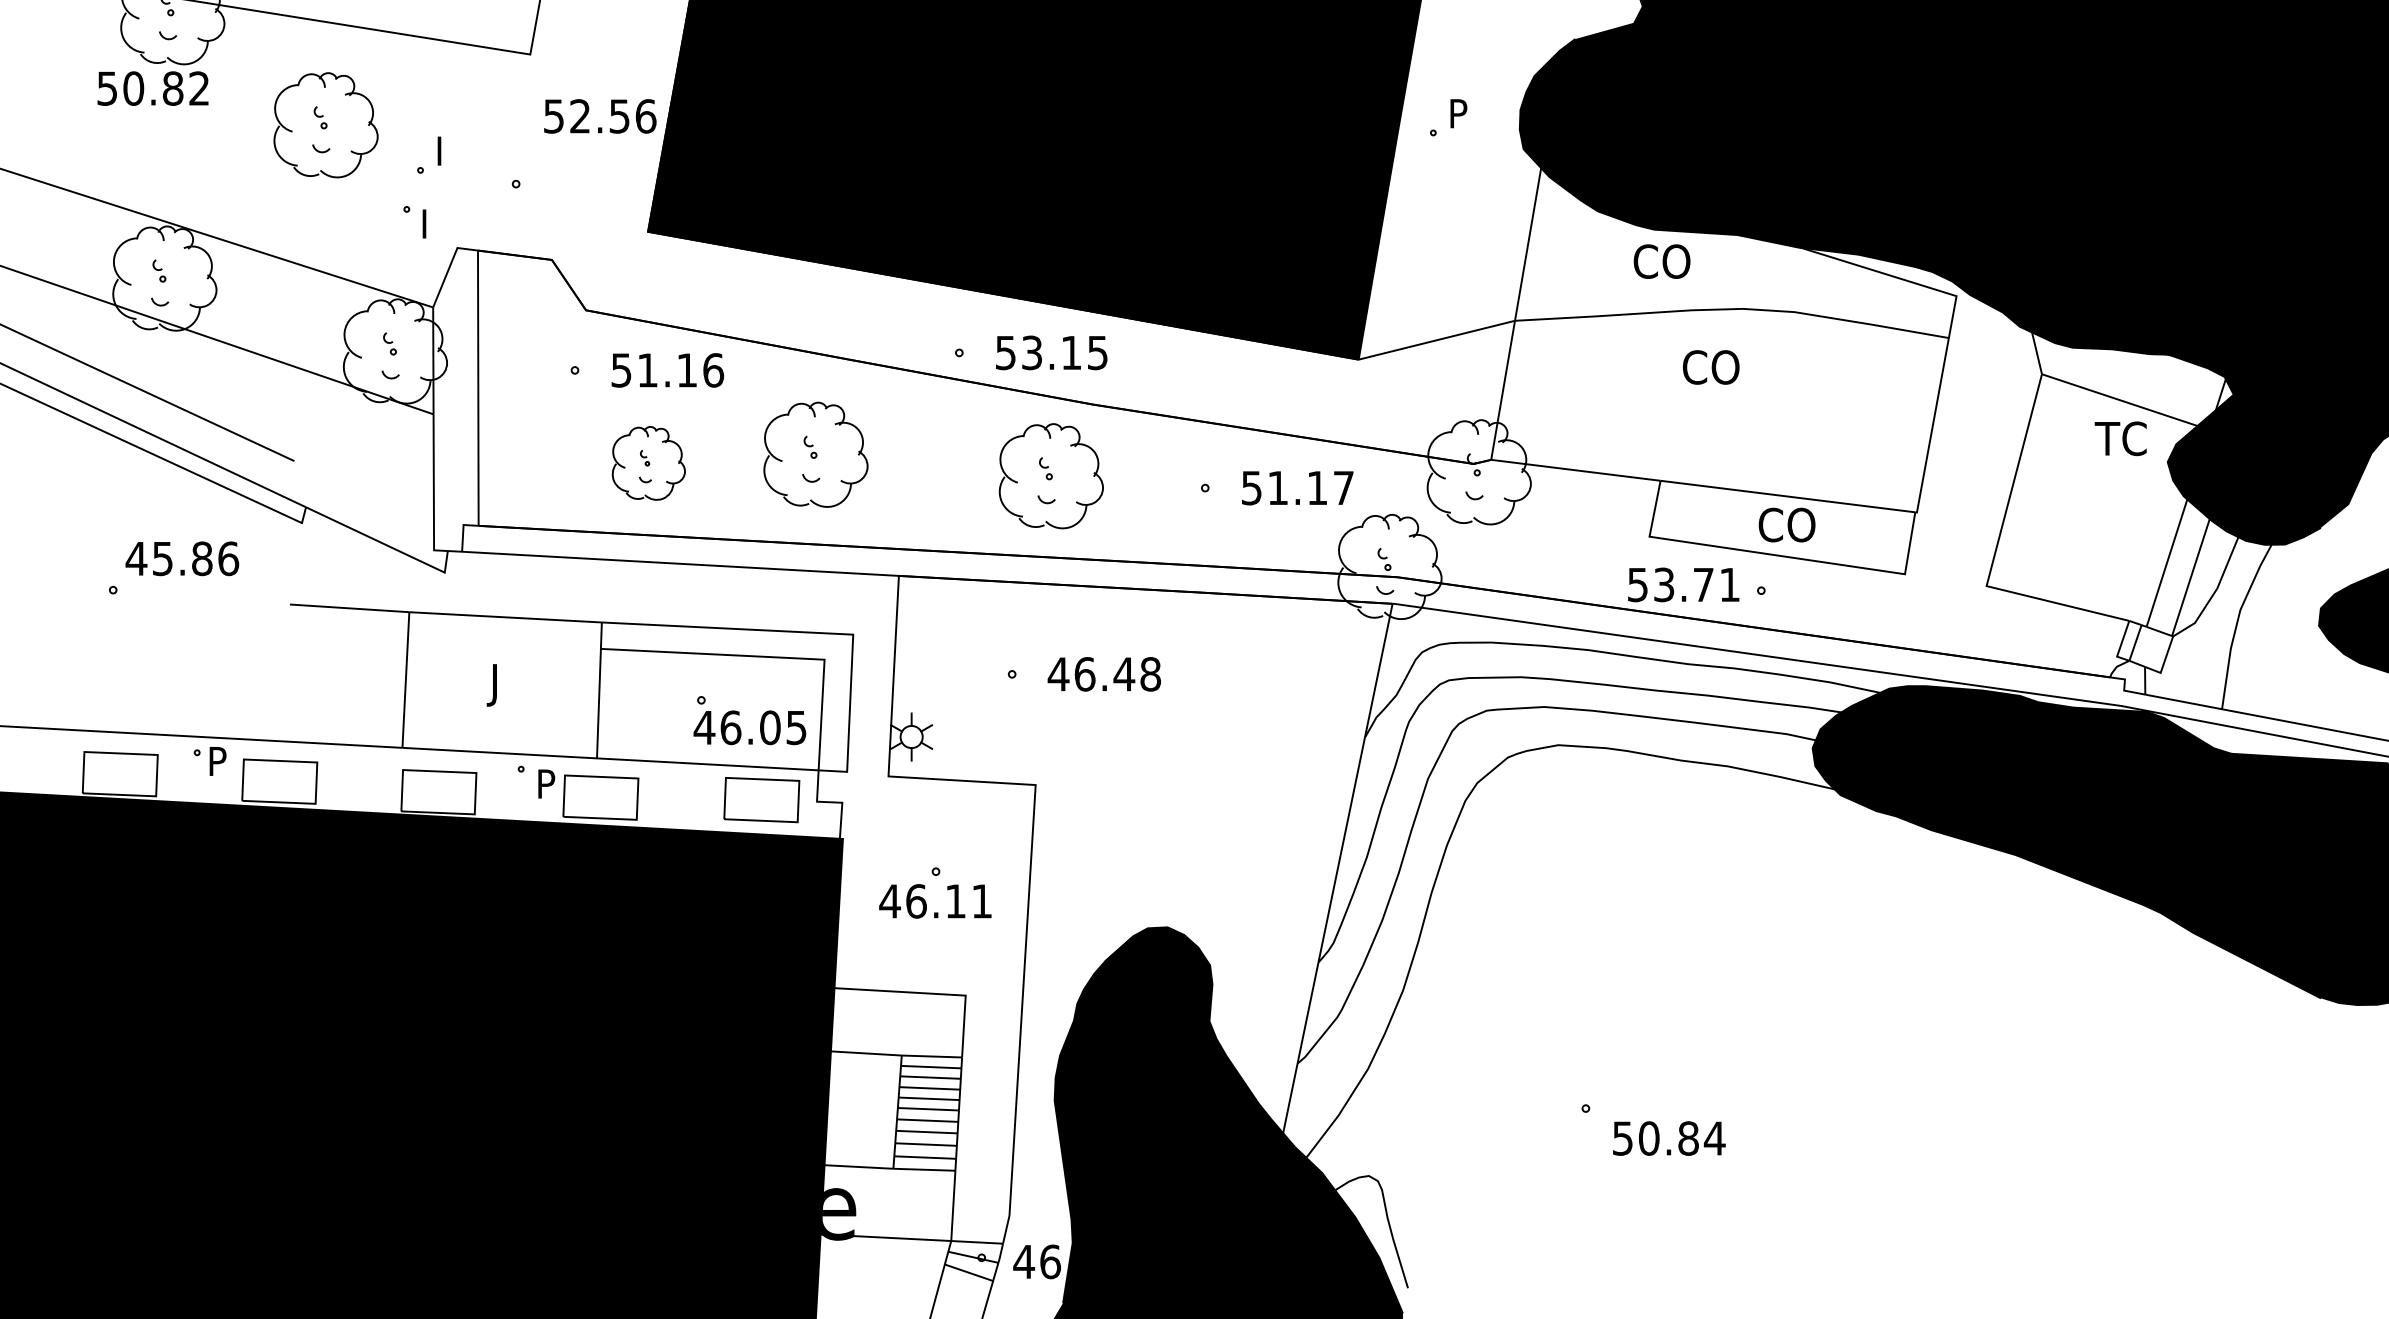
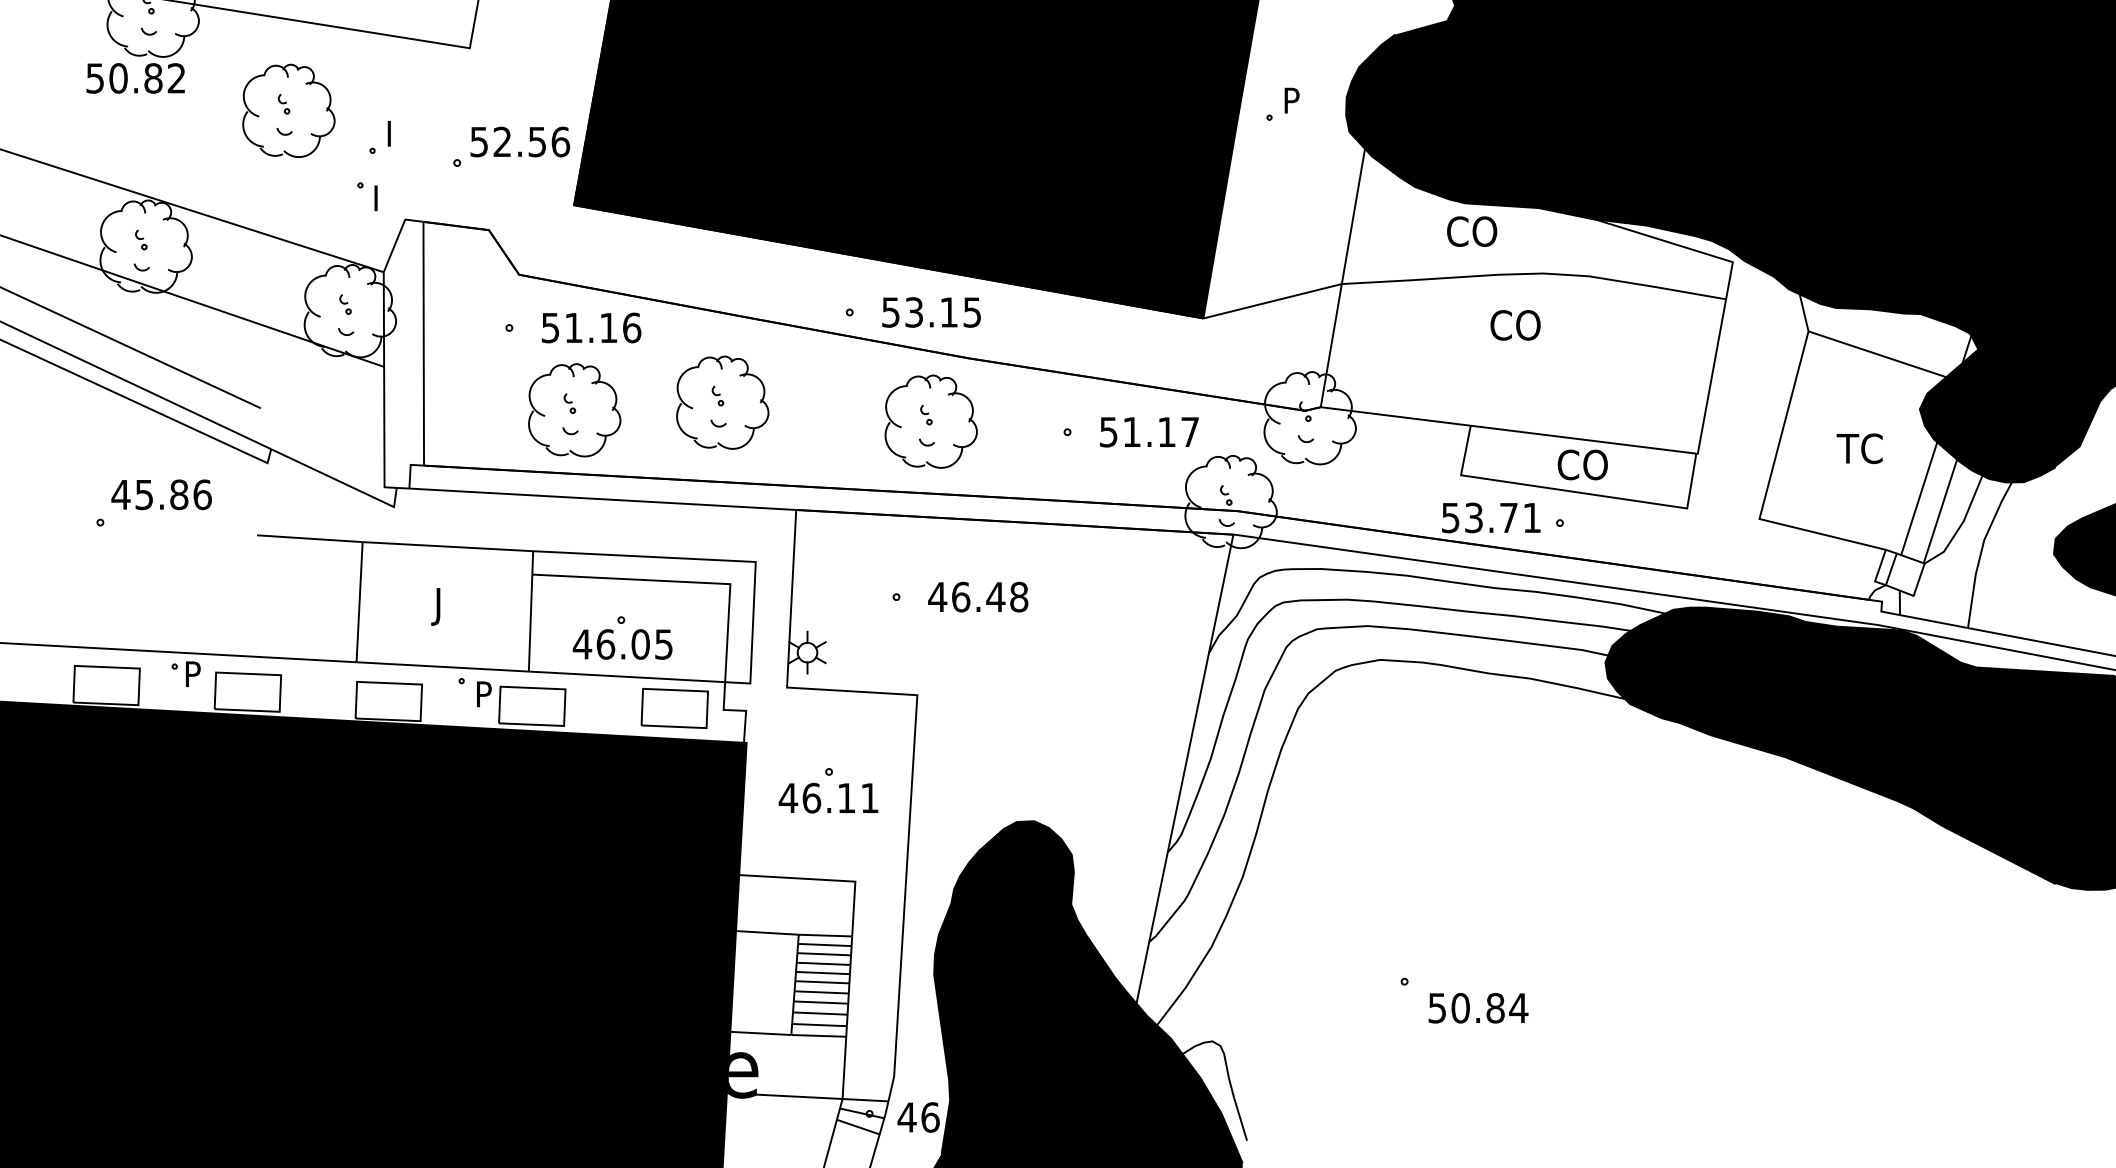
text: (600, 116) -> (520, 142), moved
text: (2120, 438) -> (1859, 448), moved
part: (648, 463) -> (574, 410), size x1.43
text: (749, 727) -> (622, 644), moved

